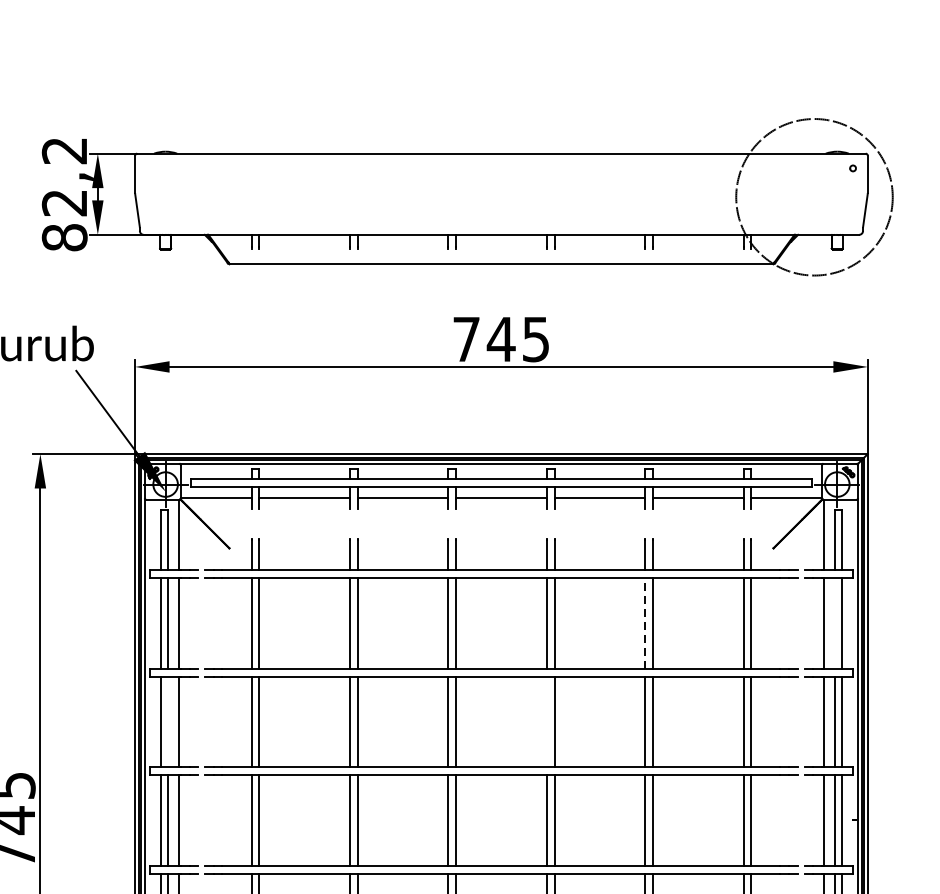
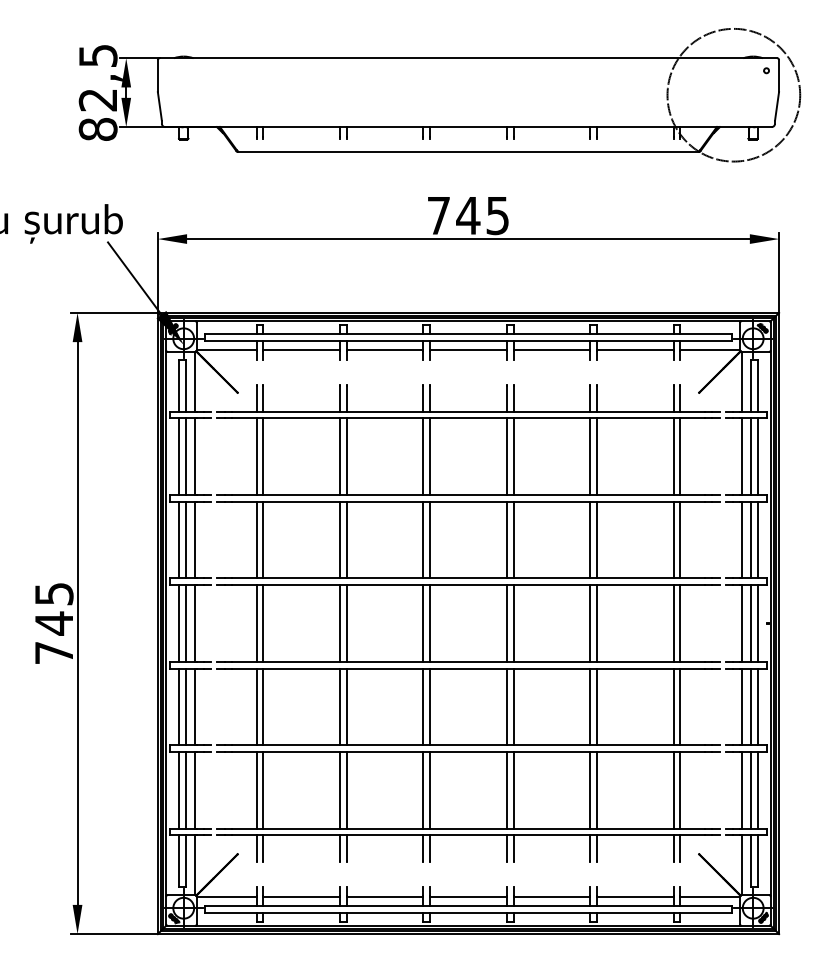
text: (63, 151) -> (97, 56), 82,2 -> 82,5
line: (645, 623) -> (590, 456), dashed -> solid
line: (834, 623) -> (750, 456), added
line: (168, 721) -> (186, 539), added
line: (546, 721) -> (506, 539), added

